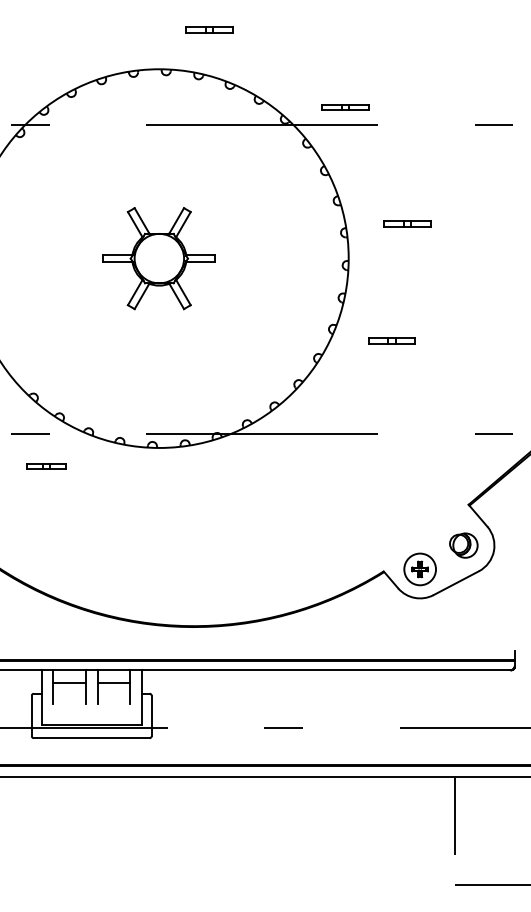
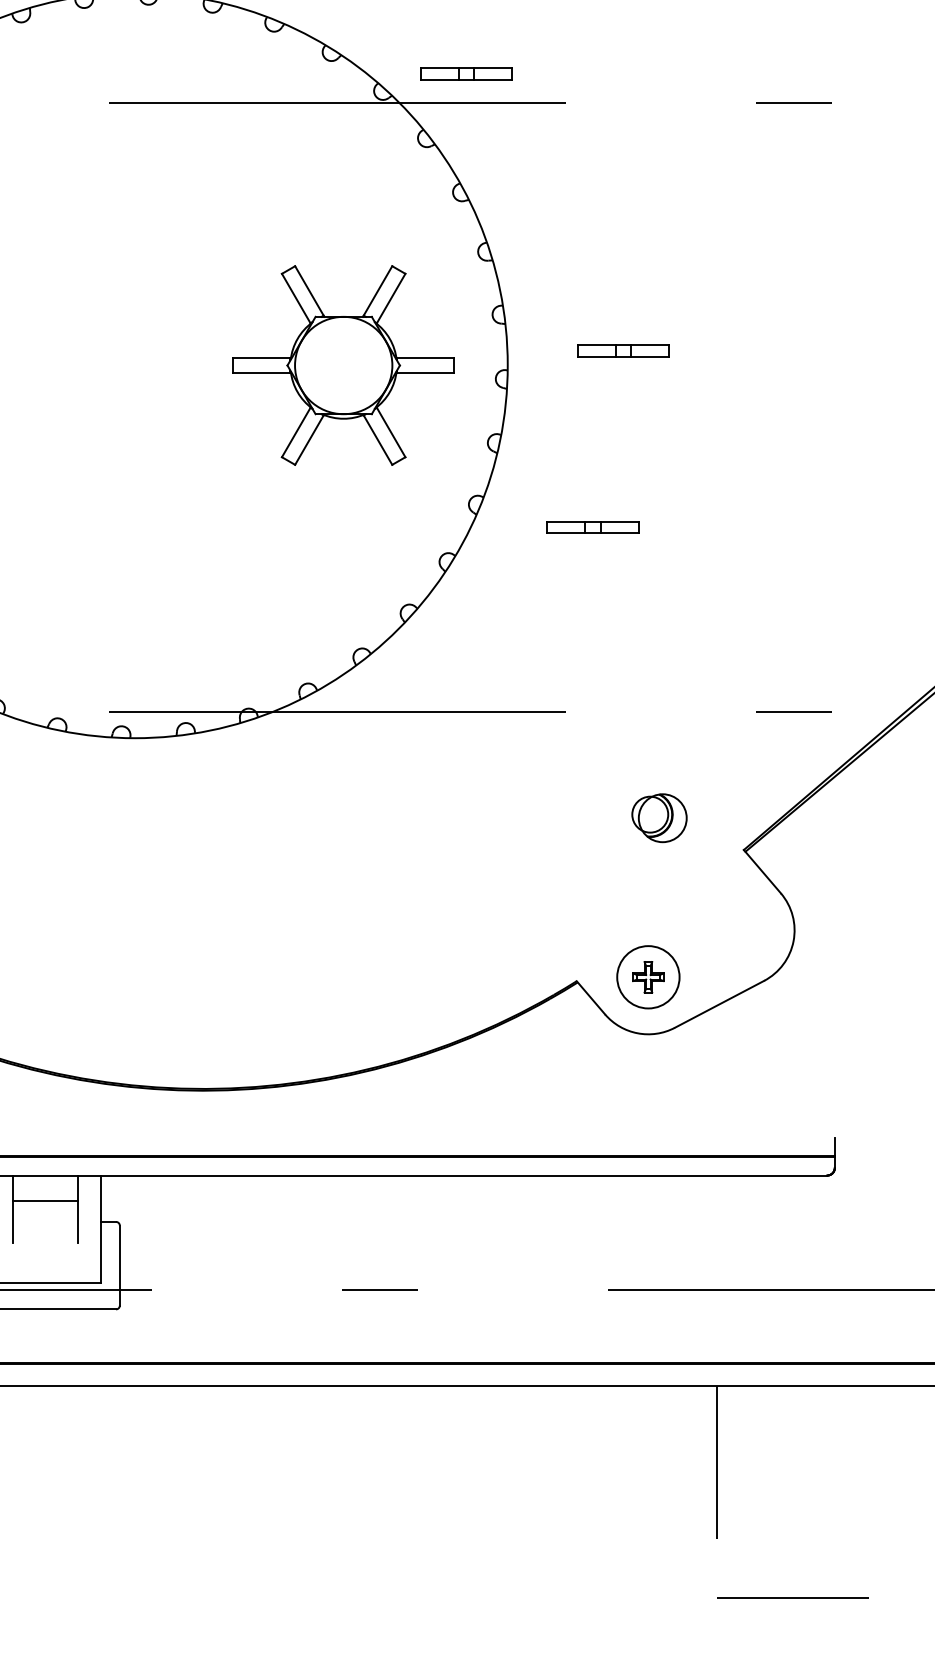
part: (345, 107) -> (466, 73), moved
part: (407, 223) -> (623, 349), moved
part: (158, 258) -> (342, 365), moved
part: (463, 545) -> (658, 817), moved

